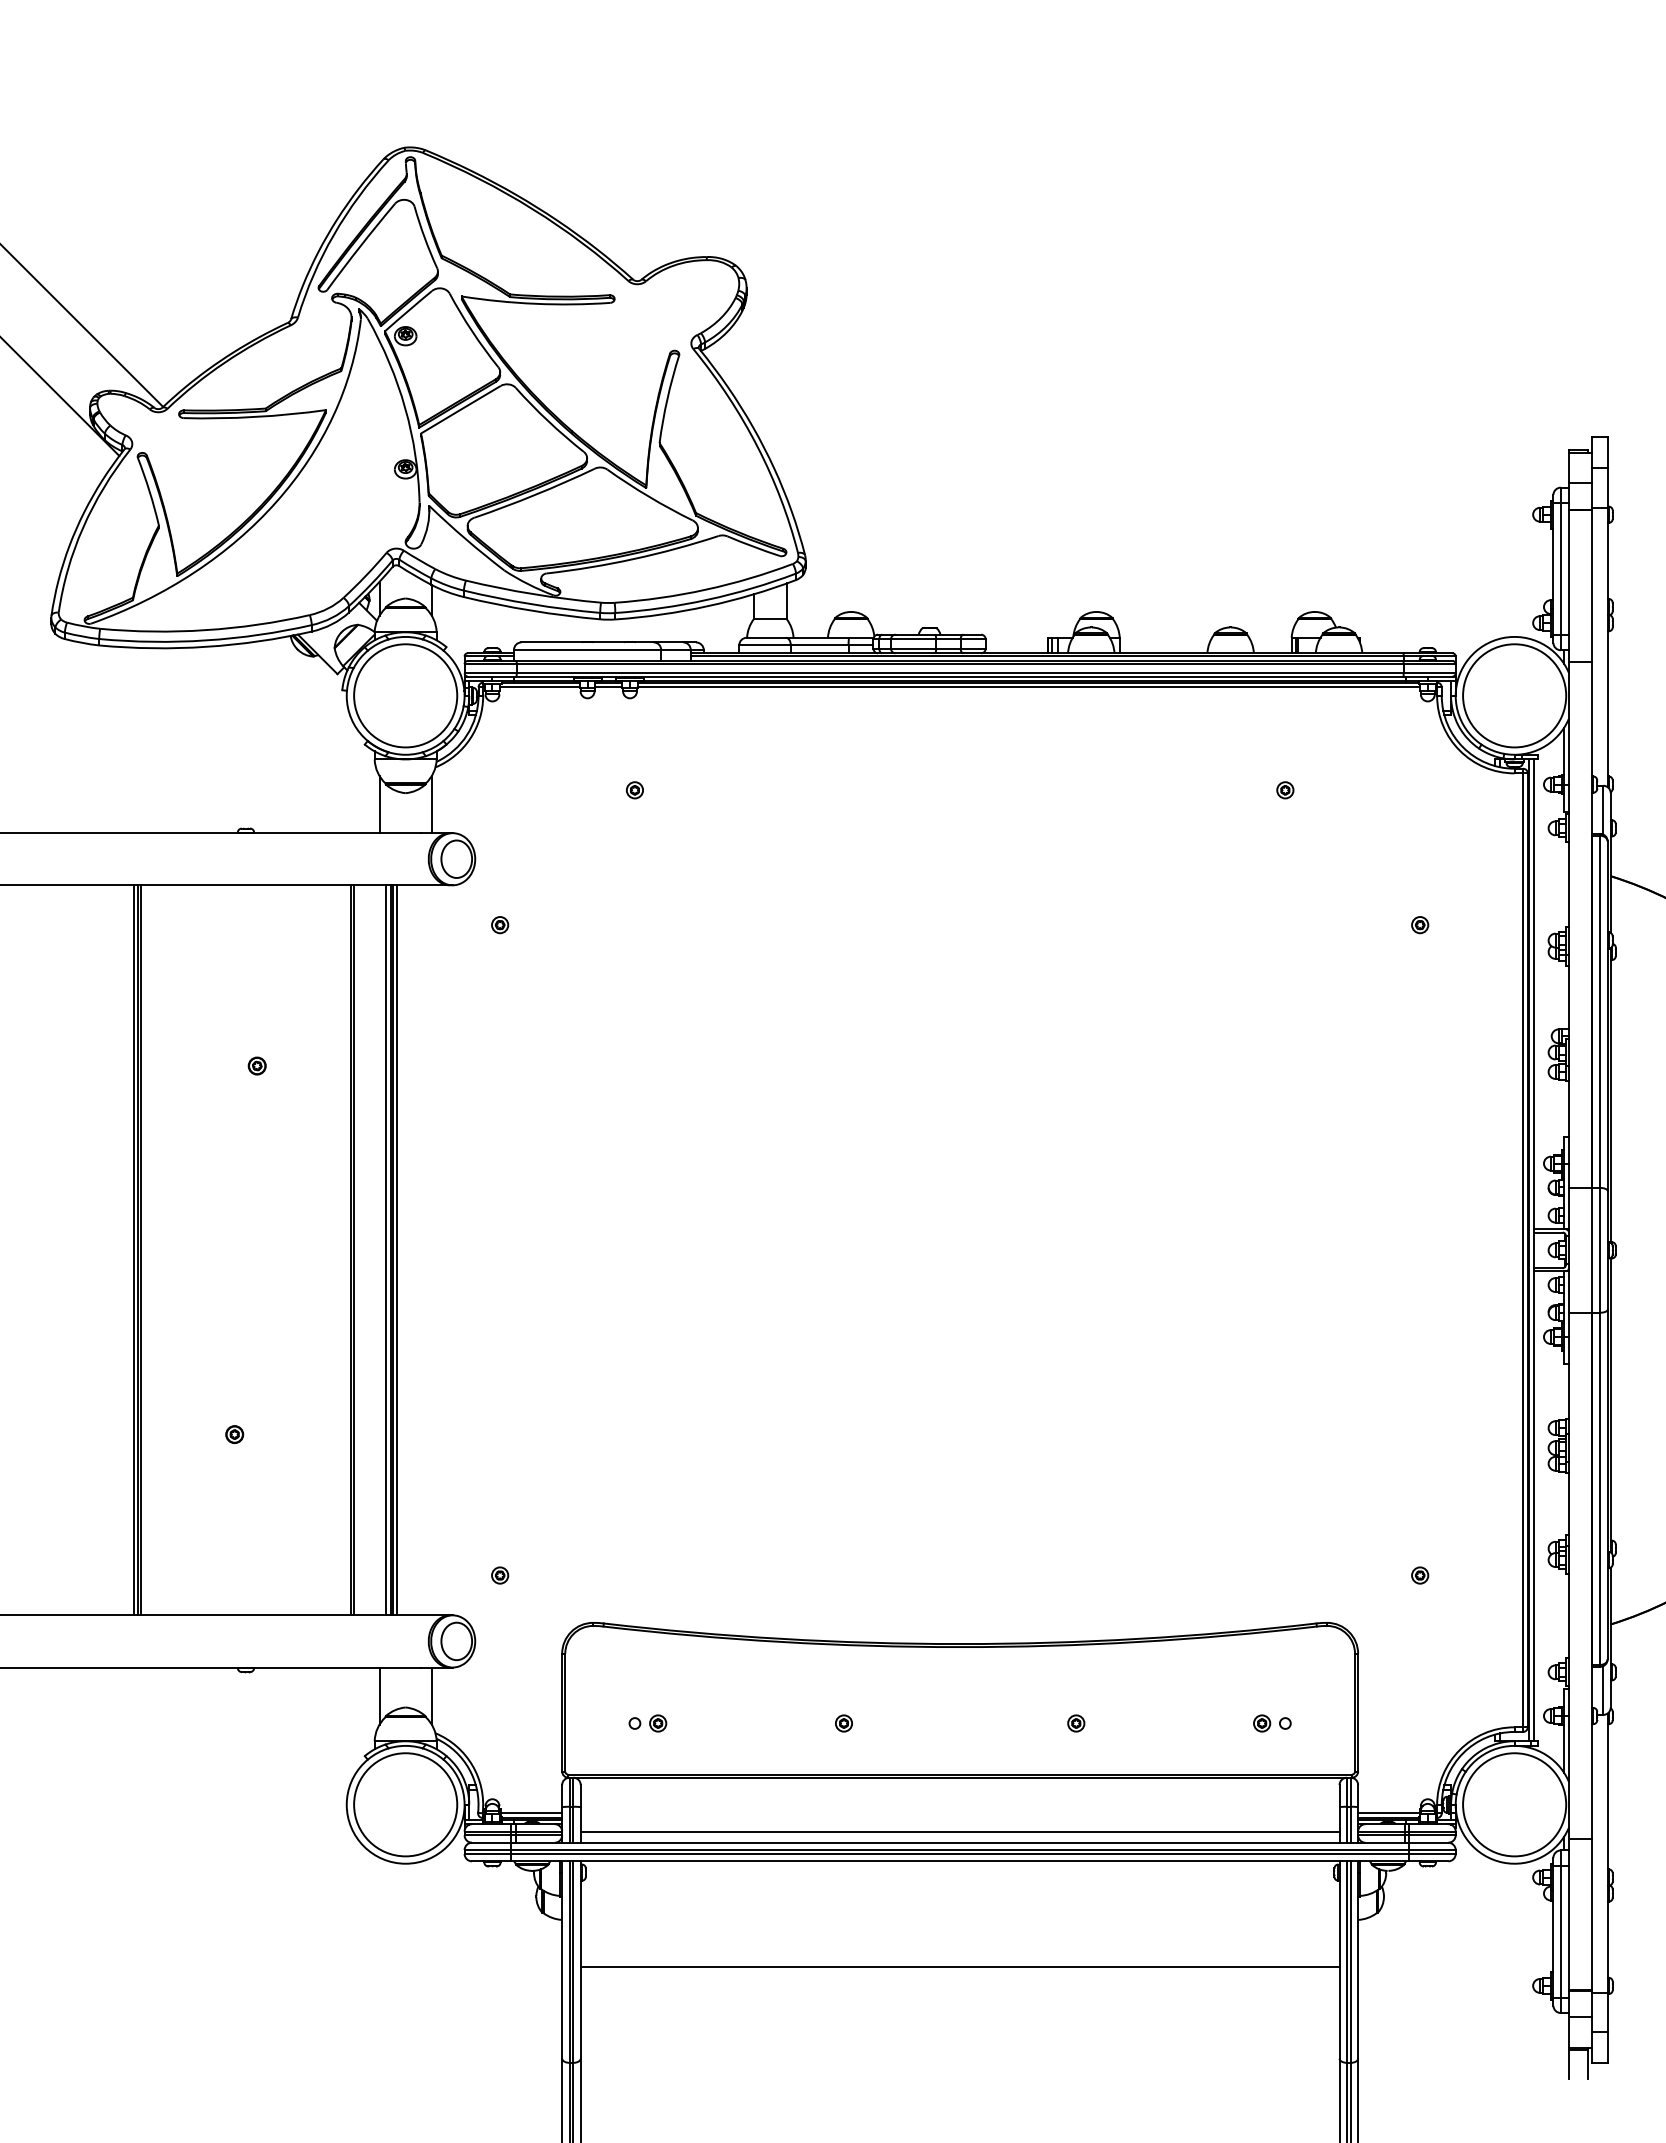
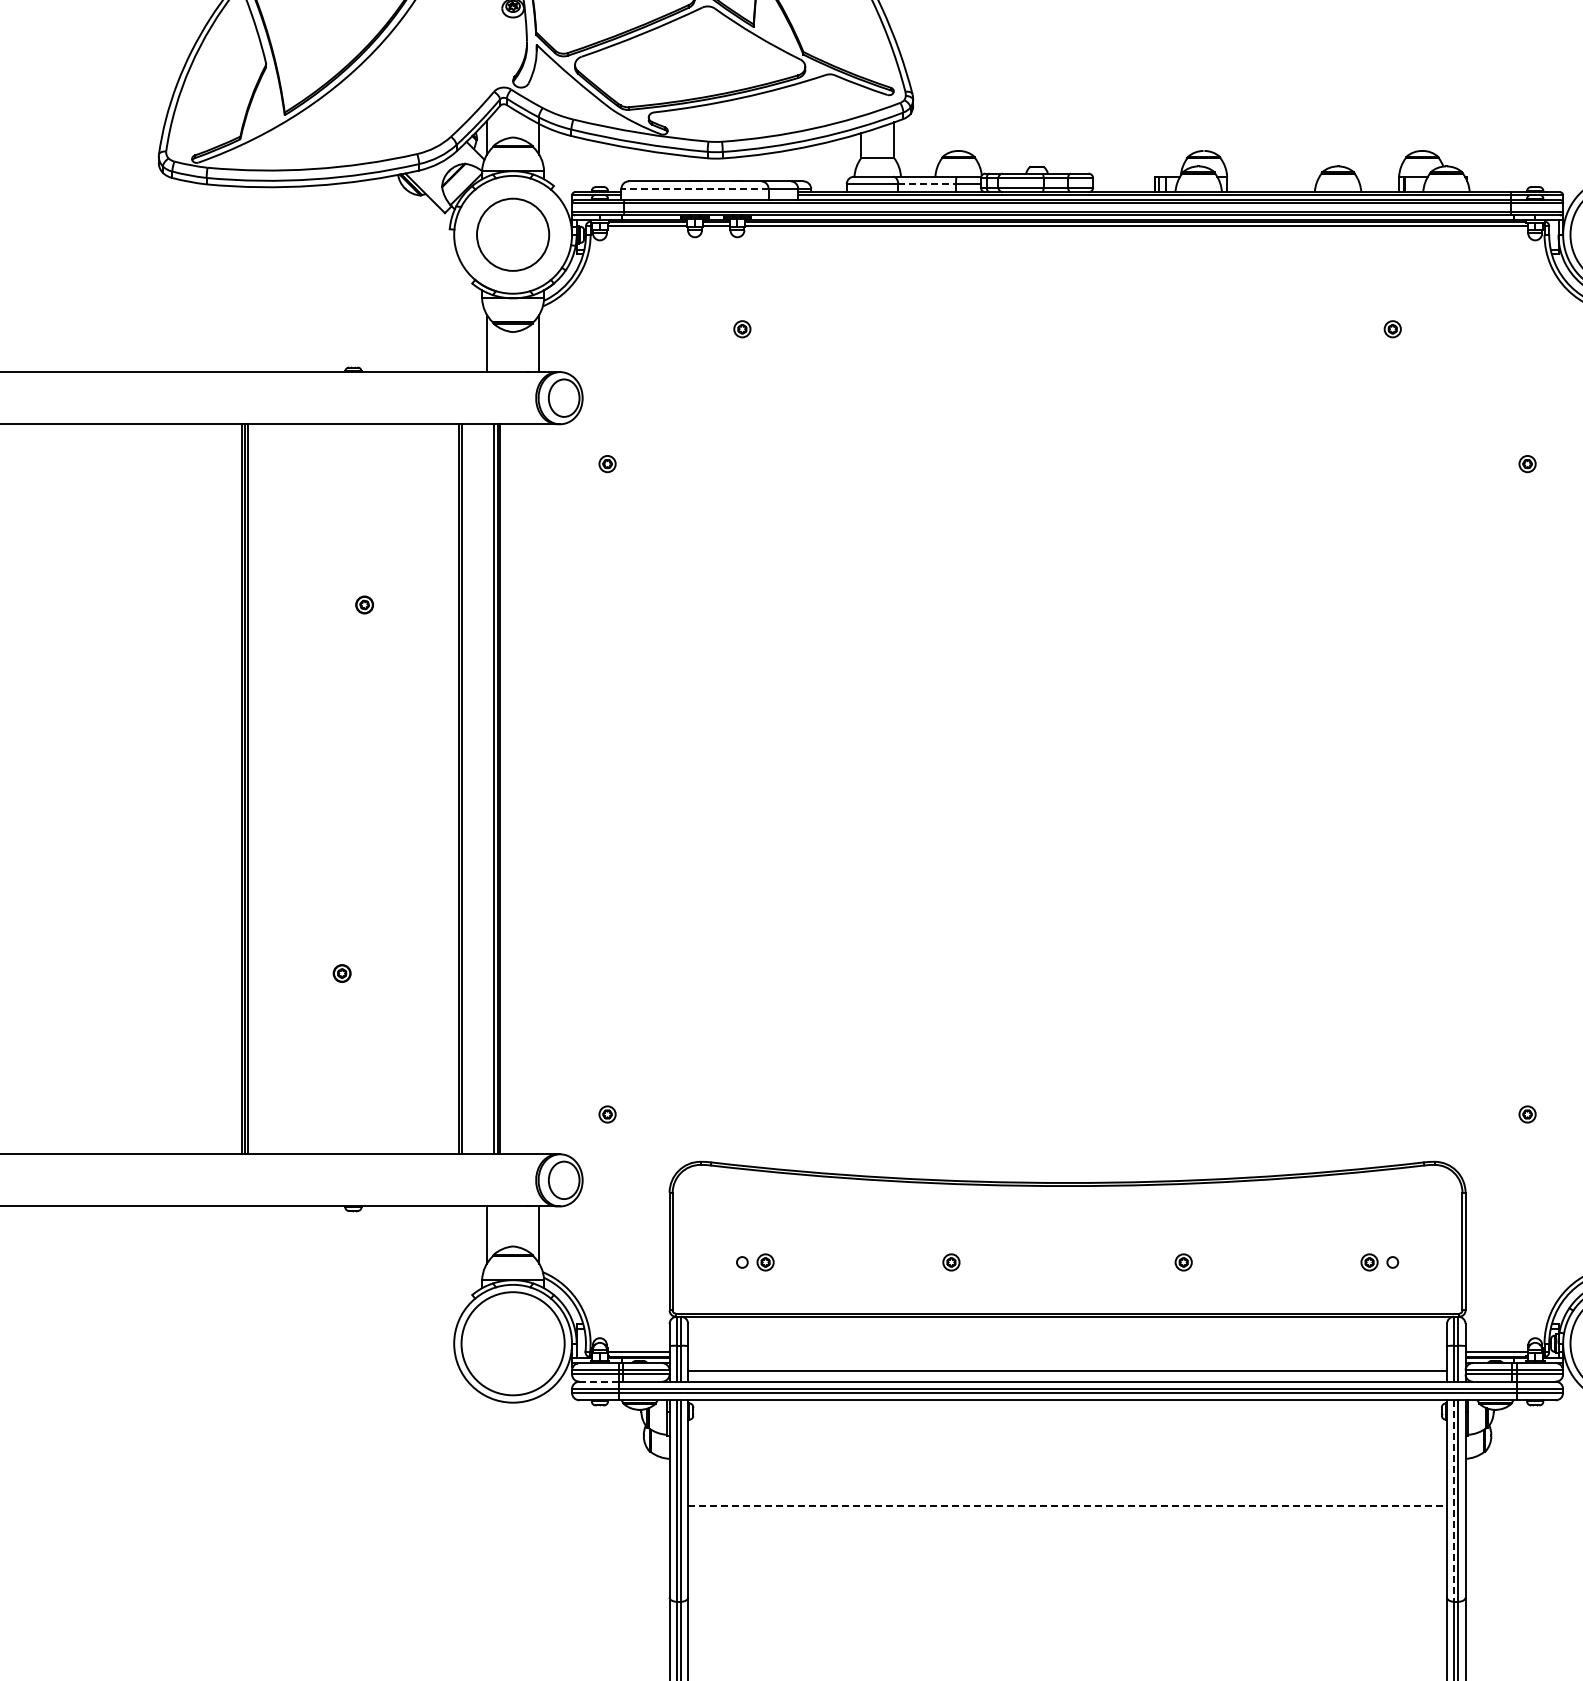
line: (819, 645) -> (926, 184), solid -> dashed
line: (587, 649) -> (694, 188), solid -> dashed
circle: (405, 695) -> (512, 234), size x0.7
line: (397, 1250) -> (504, 789), removed
line: (491, 1842) -> (598, 1381), solid -> dashed
line: (1346, 1962) -> (1453, 1501), solid -> dashed
line: (960, 1966) -> (1067, 1505), solid -> dashed

